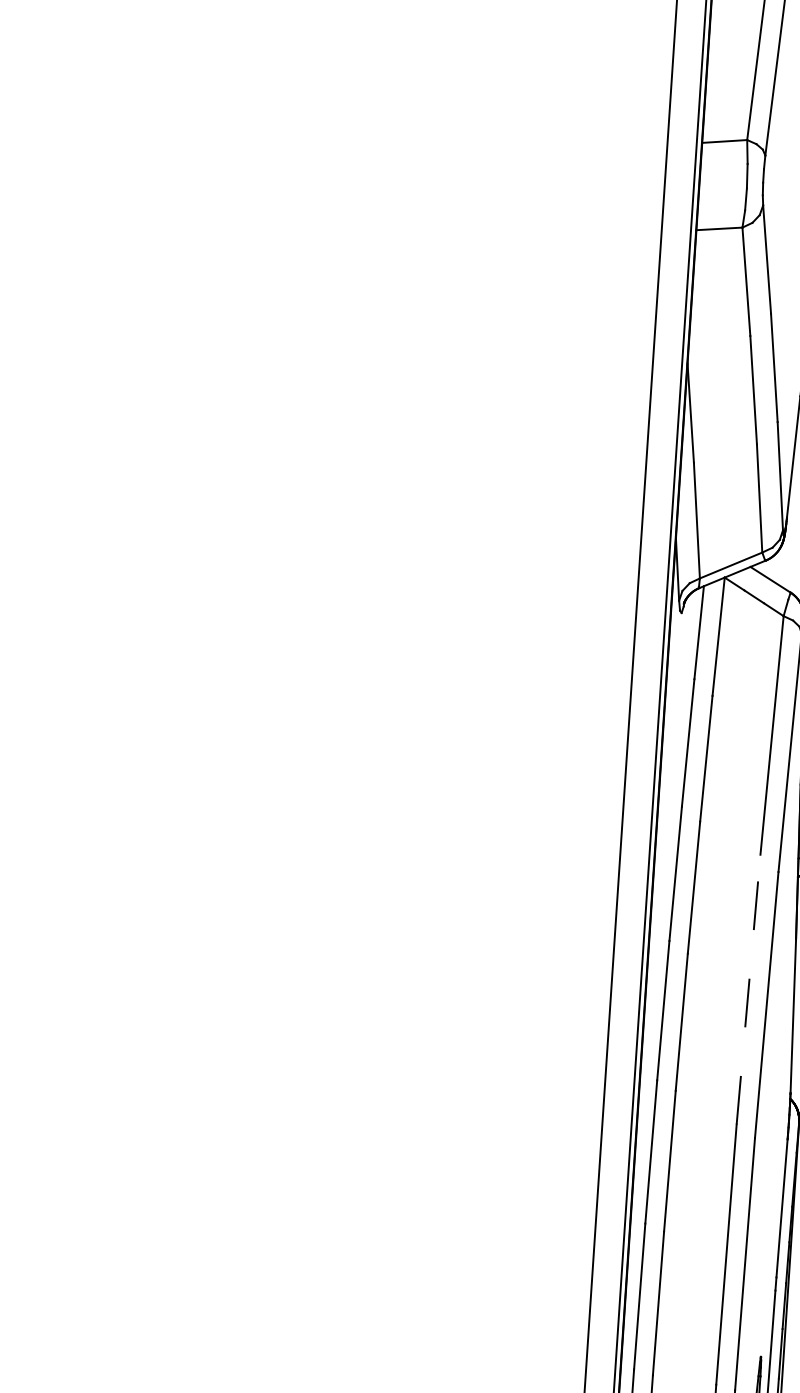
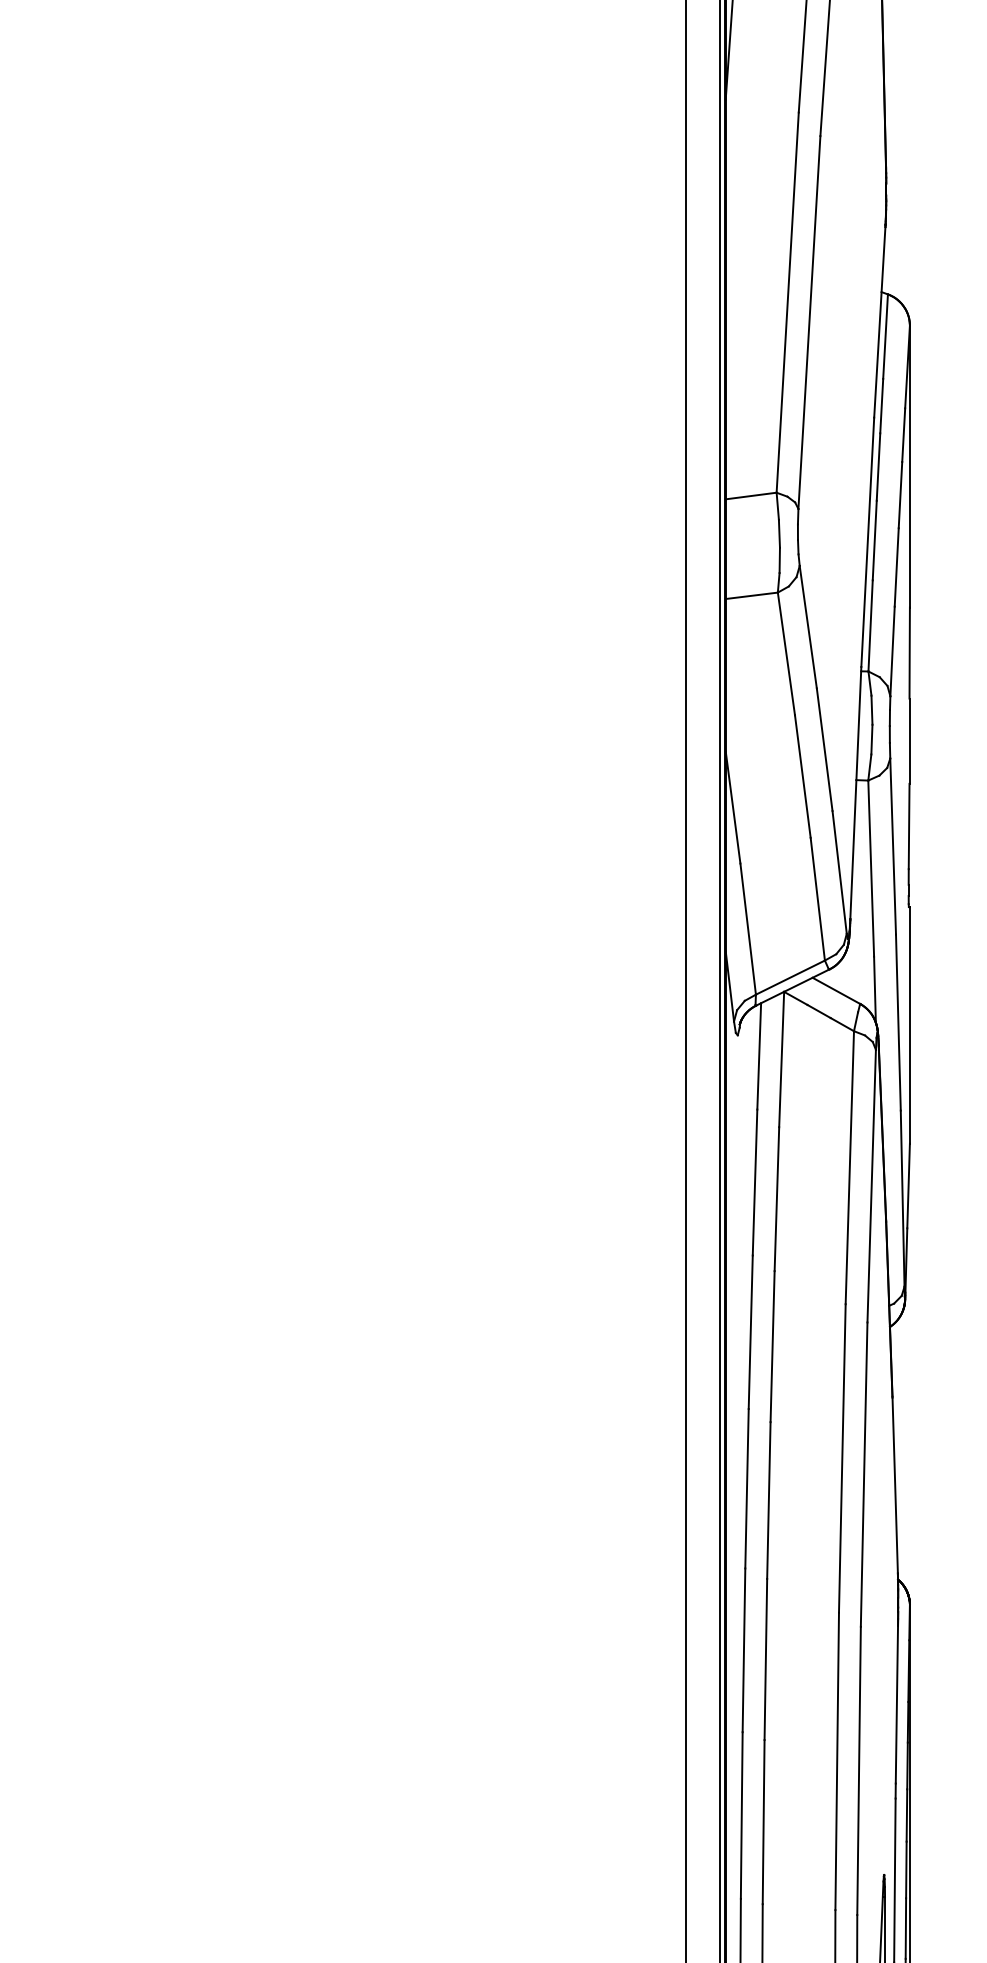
line: (748, 988) -> (842, 1457), dashed -> solid

